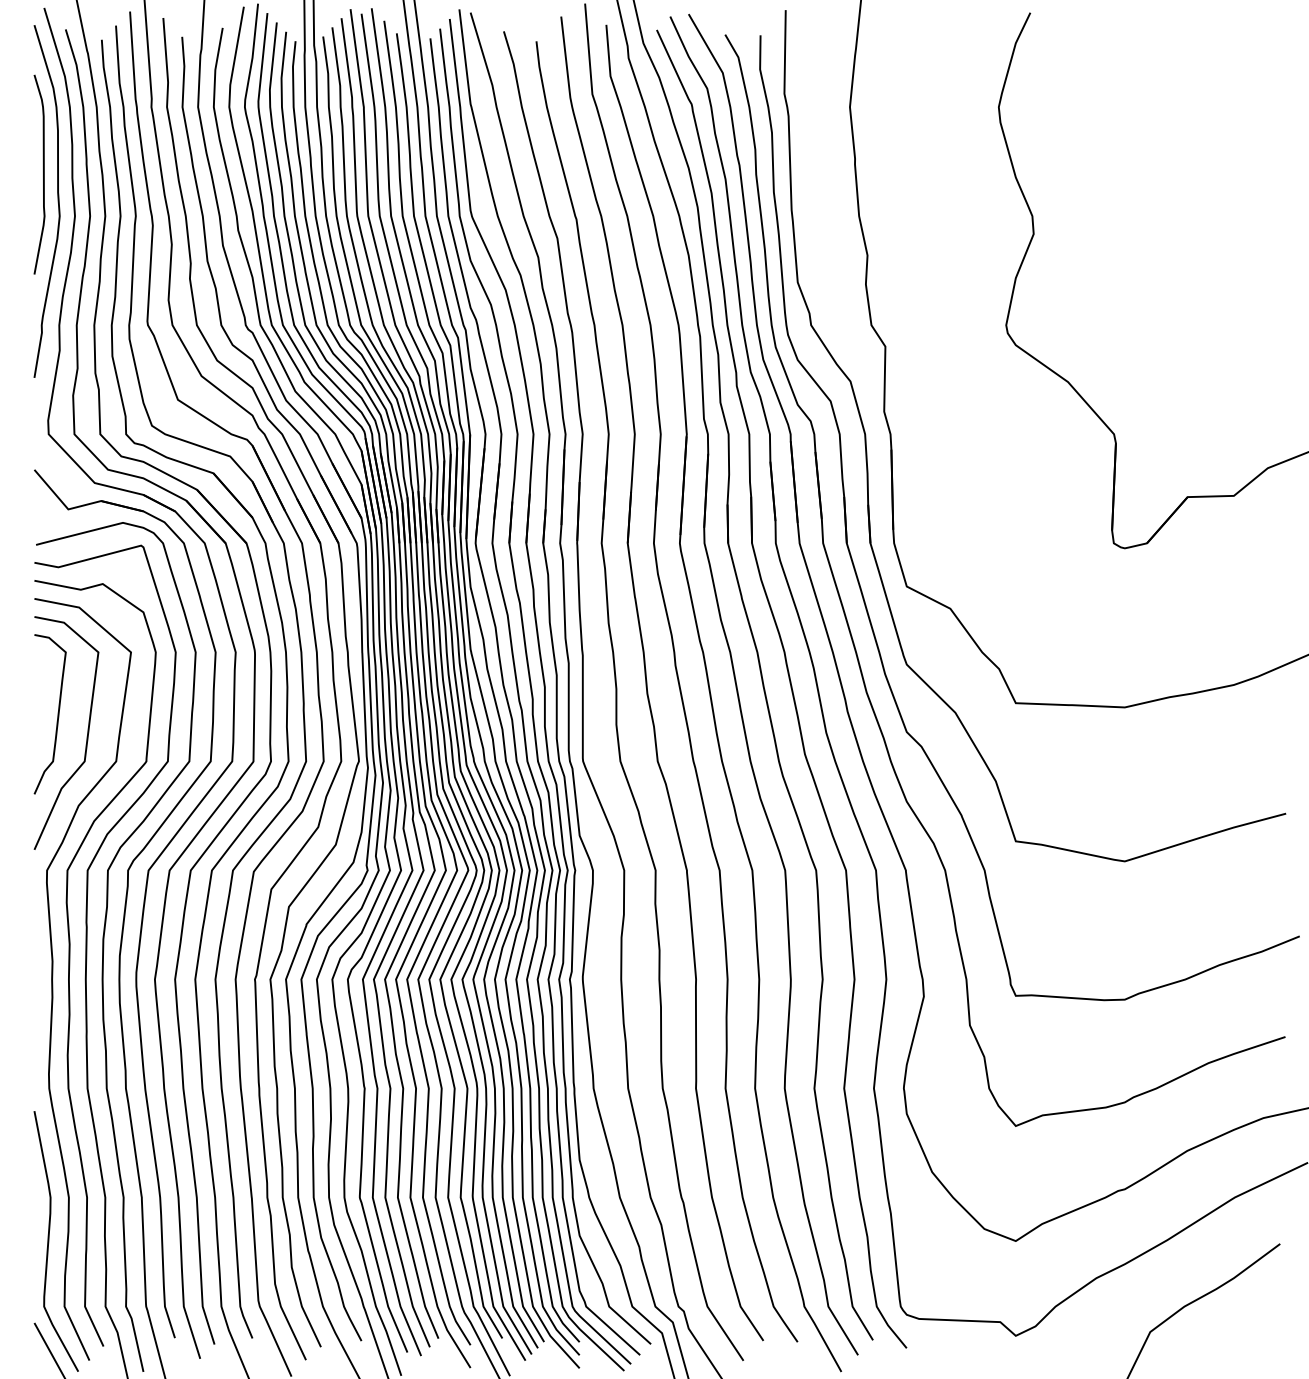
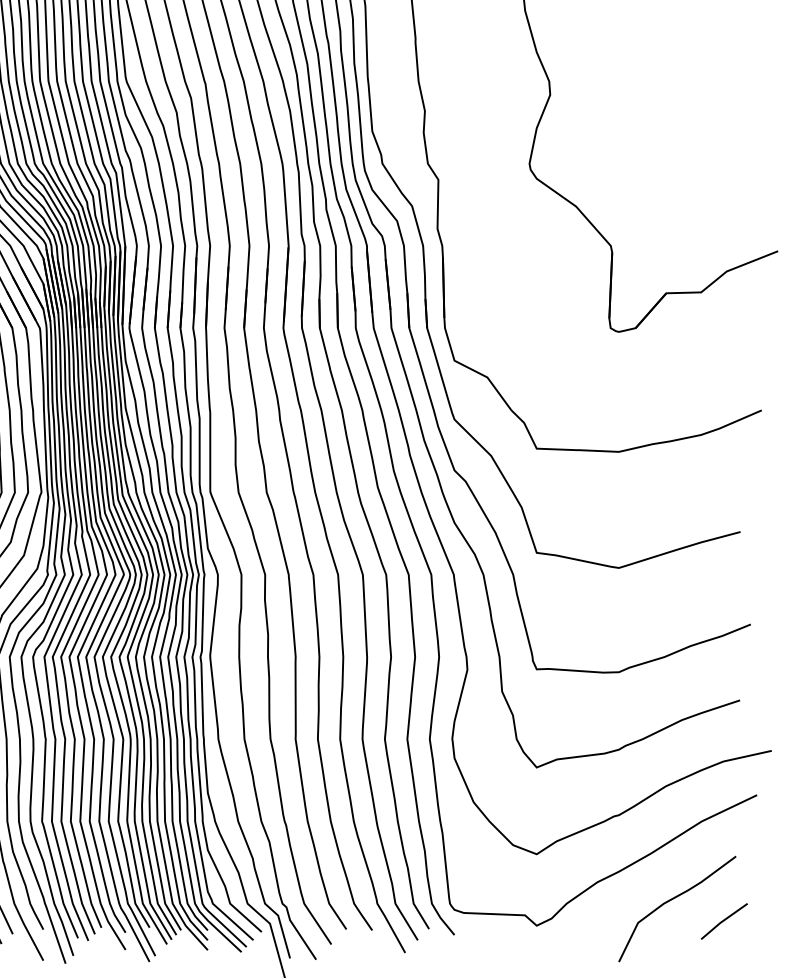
line: (1264, 1329) -> (724, 920), added

